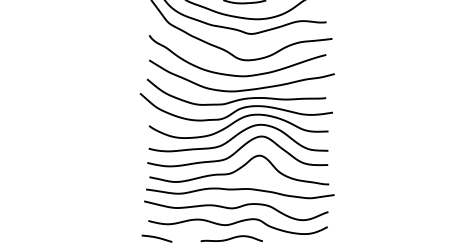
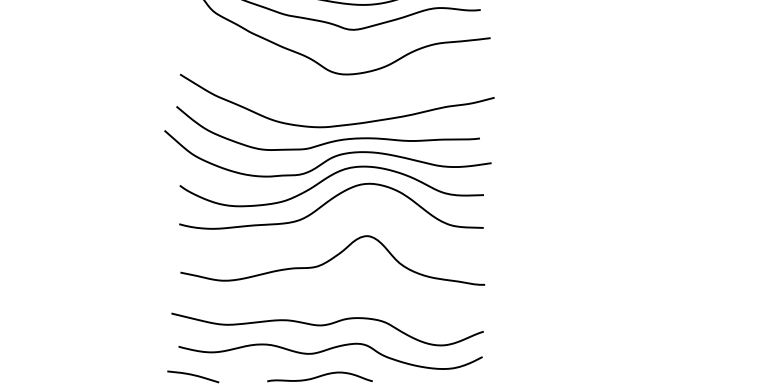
curve: (234, 74) -> (324, 98), removed
curve: (237, 151) -> (329, 229), removed
curve: (240, 190) -> (334, 295), removed

